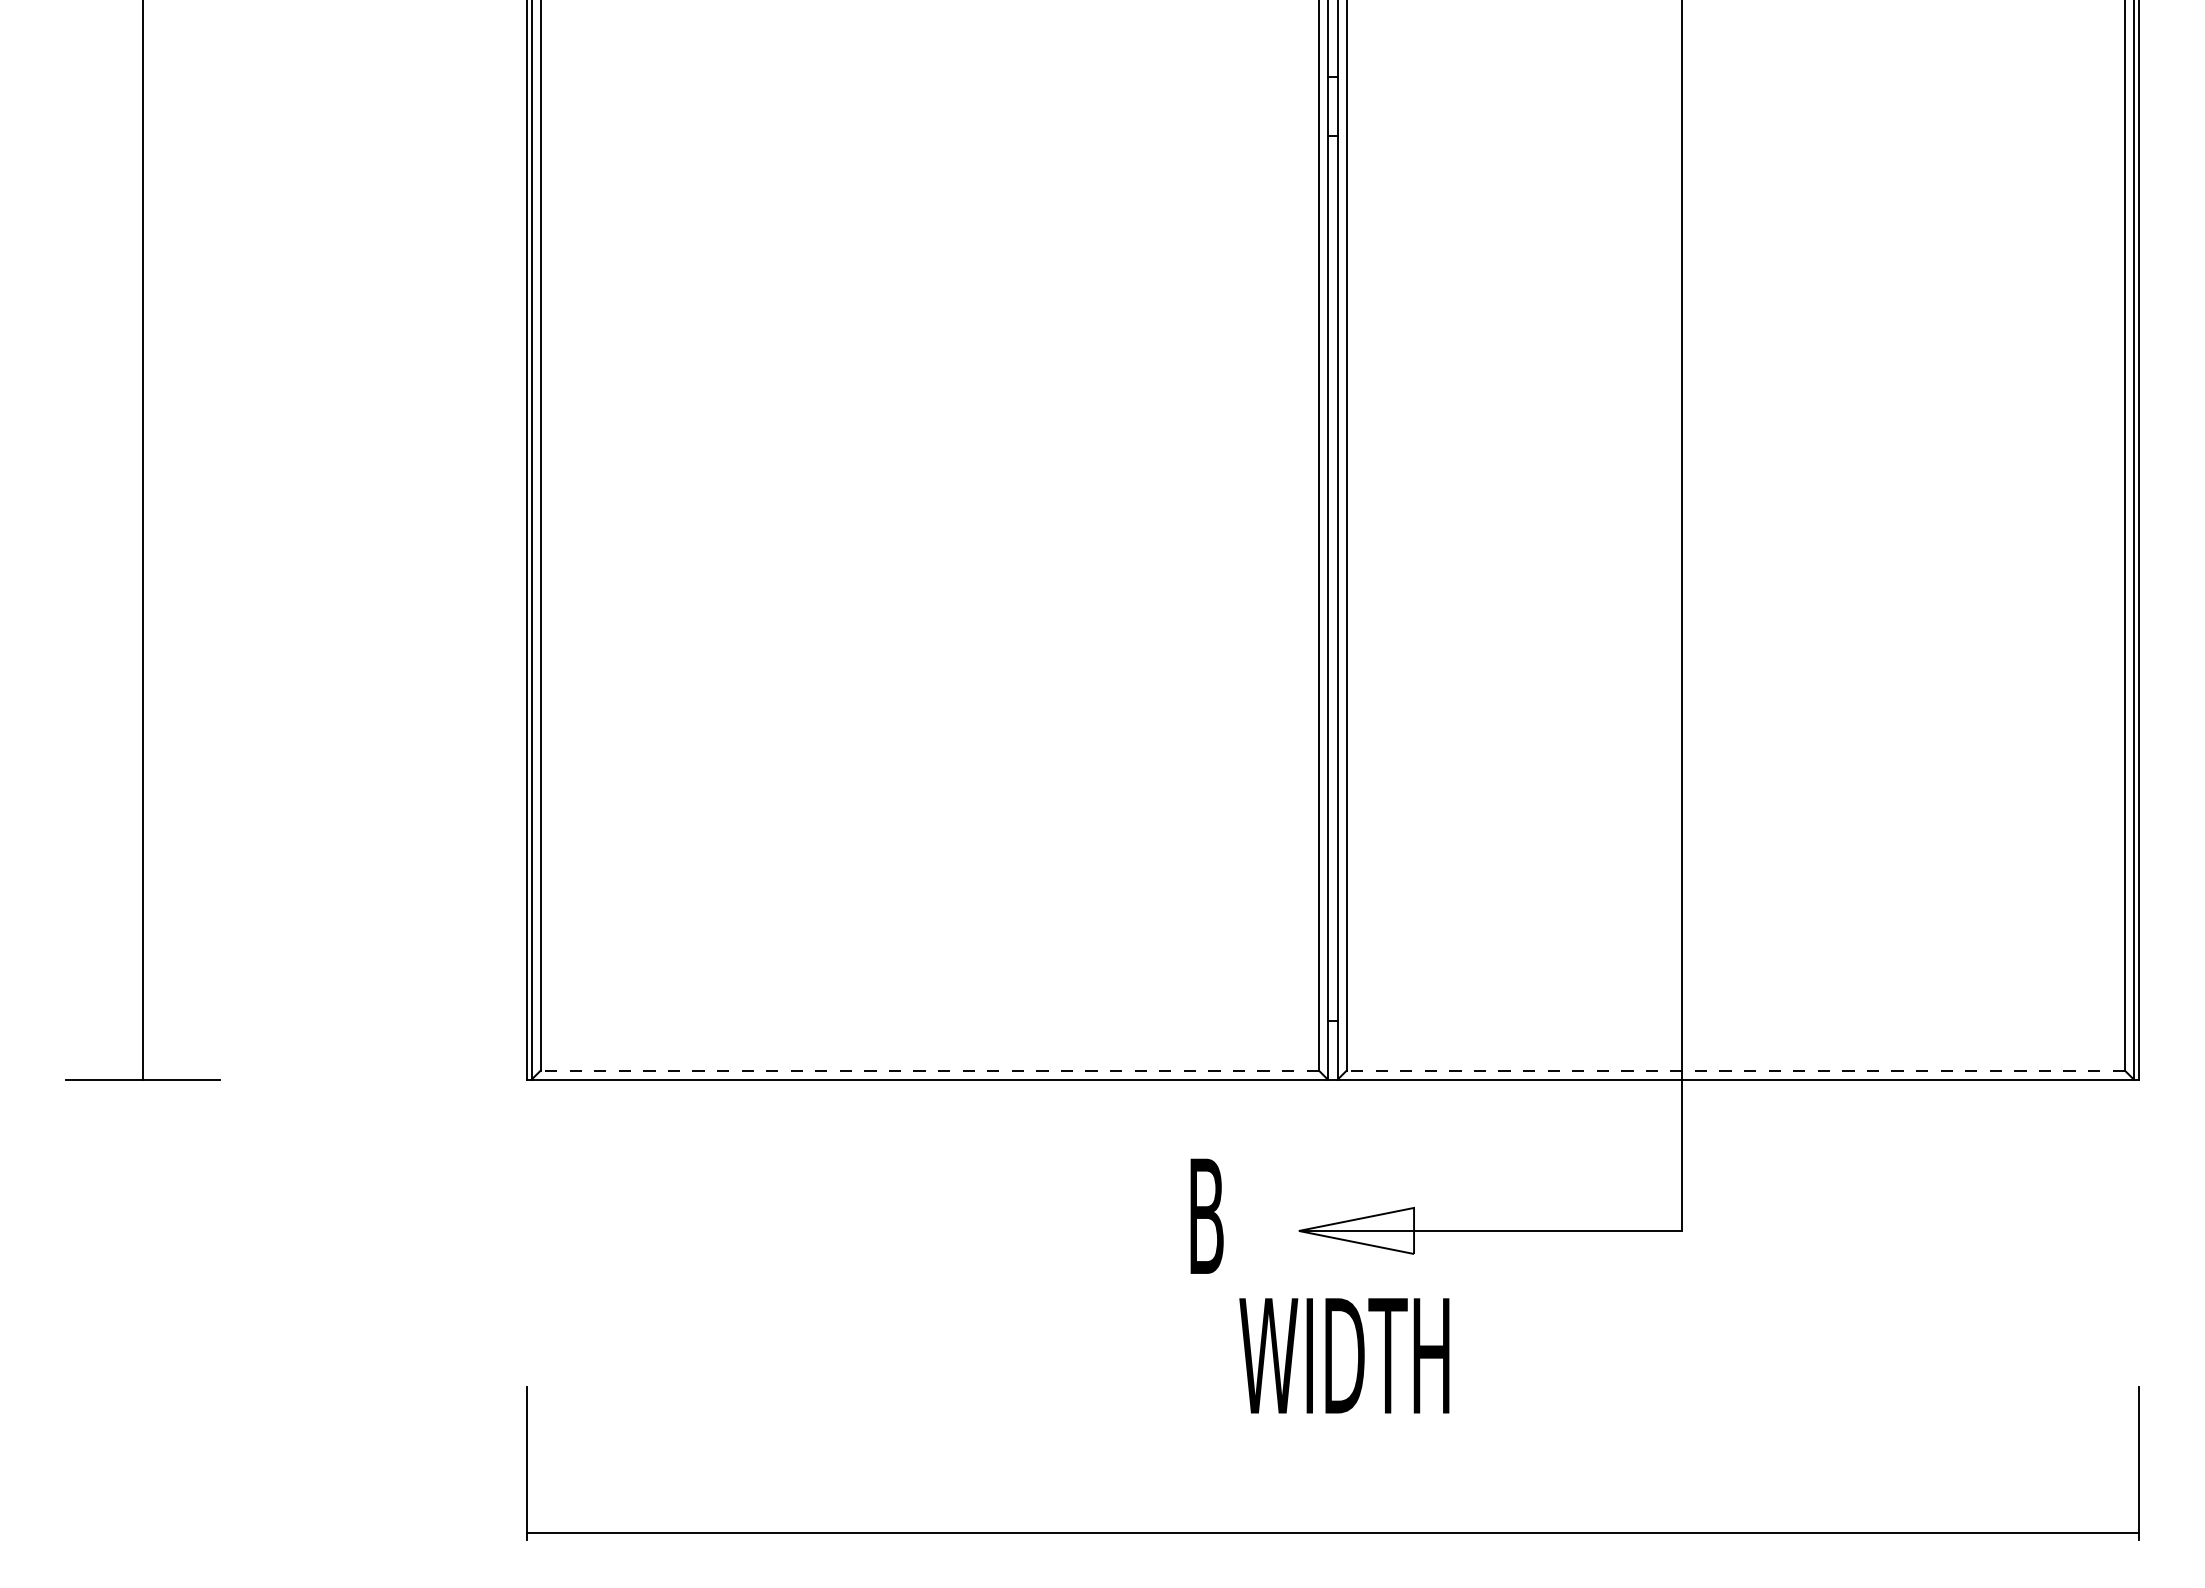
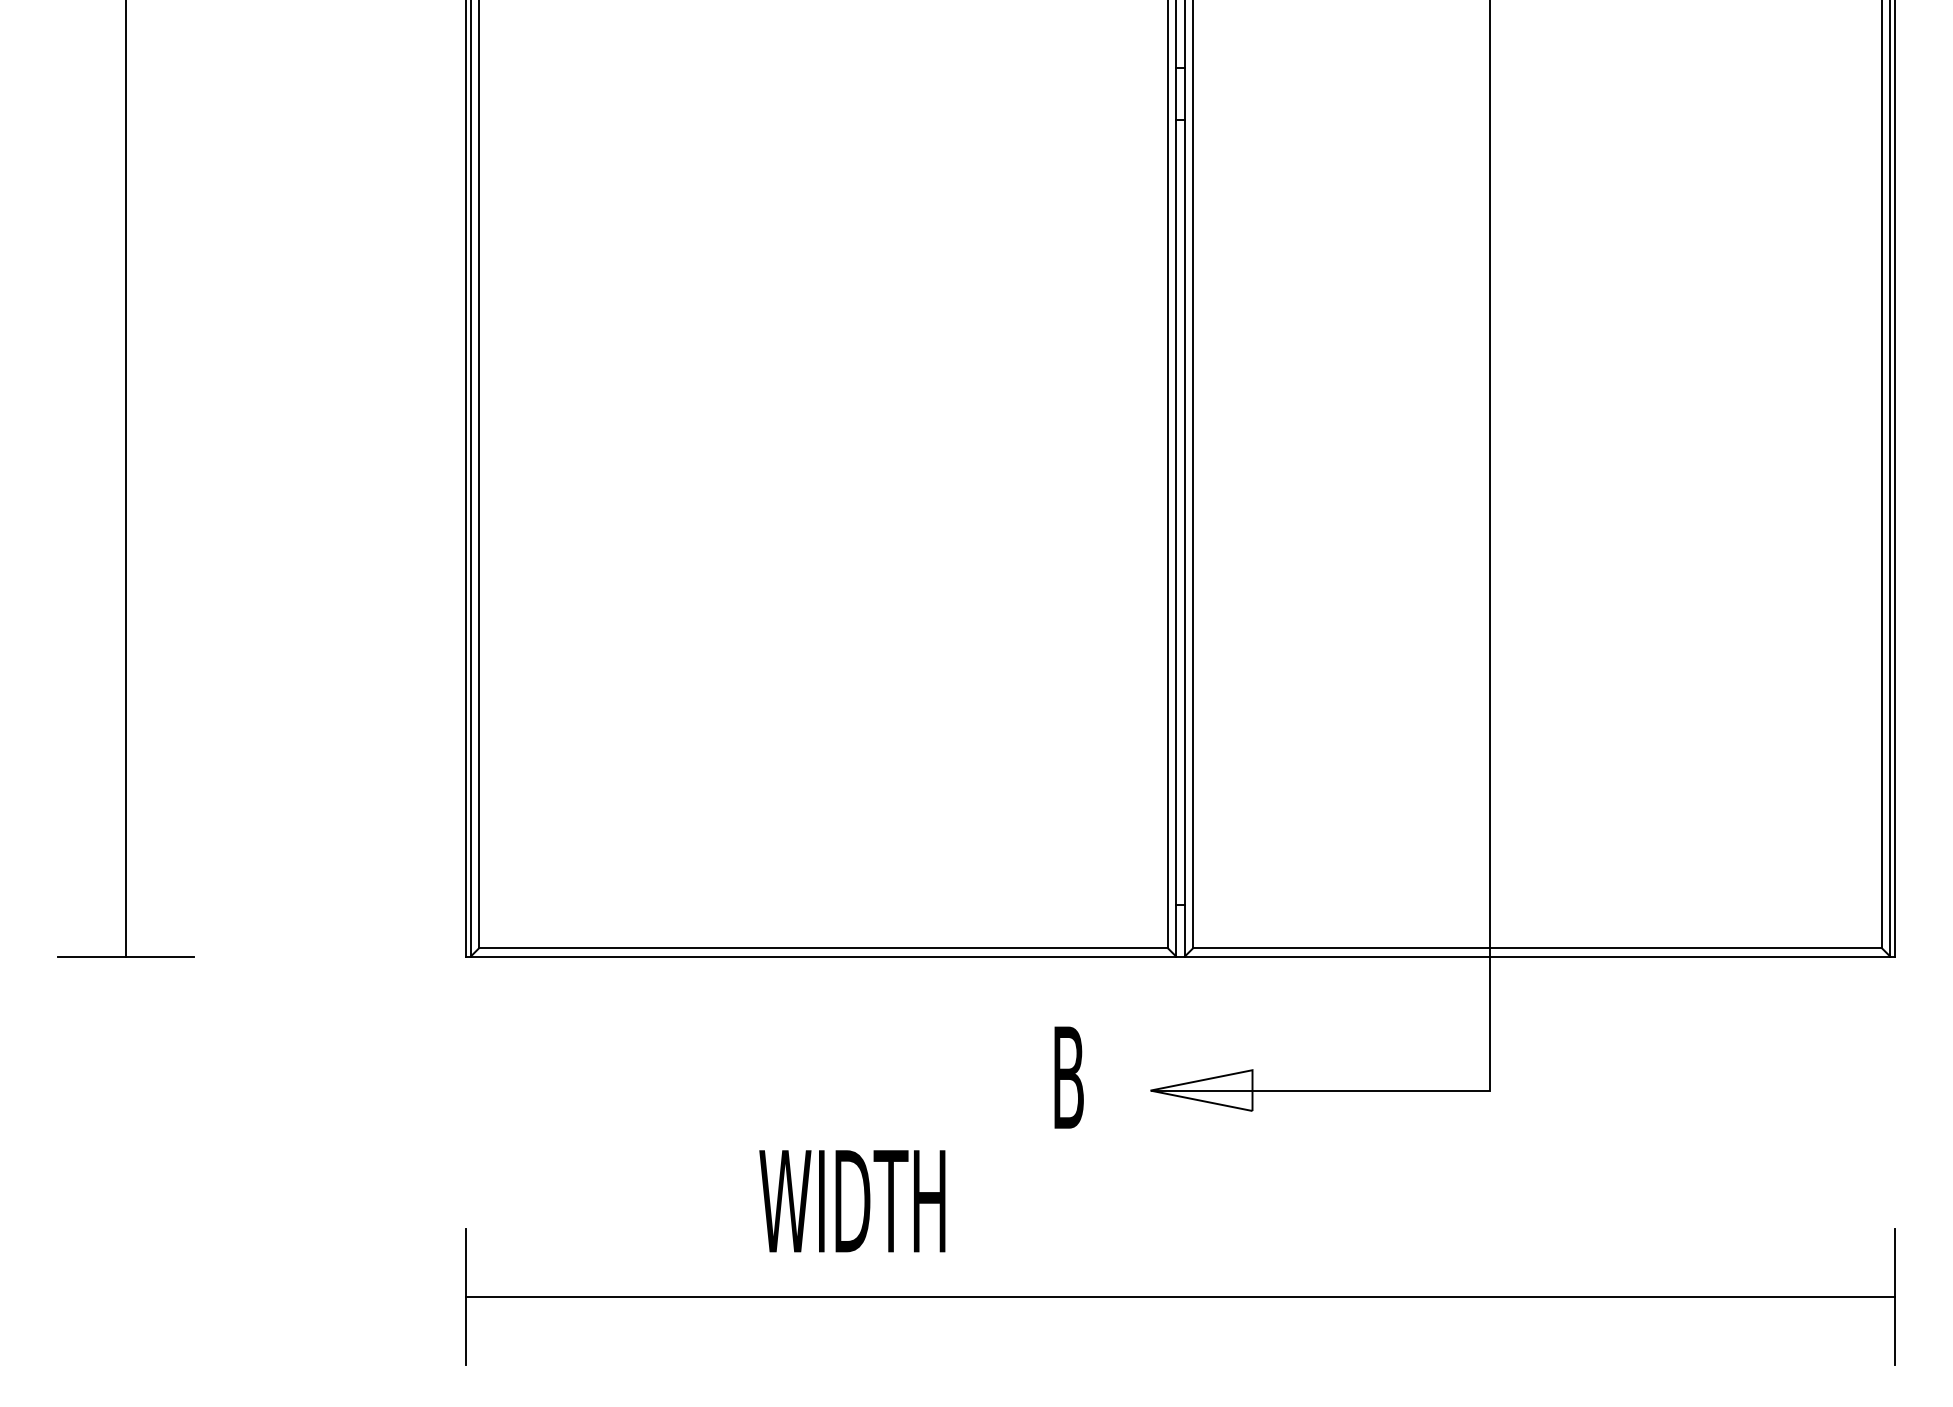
line: (929, 1070) -> (823, 948), dashed -> solid
line: (1735, 1070) -> (1537, 948), dashed -> solid
text: (1344, 1355) -> (852, 1200), moved
line: (1332, 1532) -> (1180, 1296), moved

